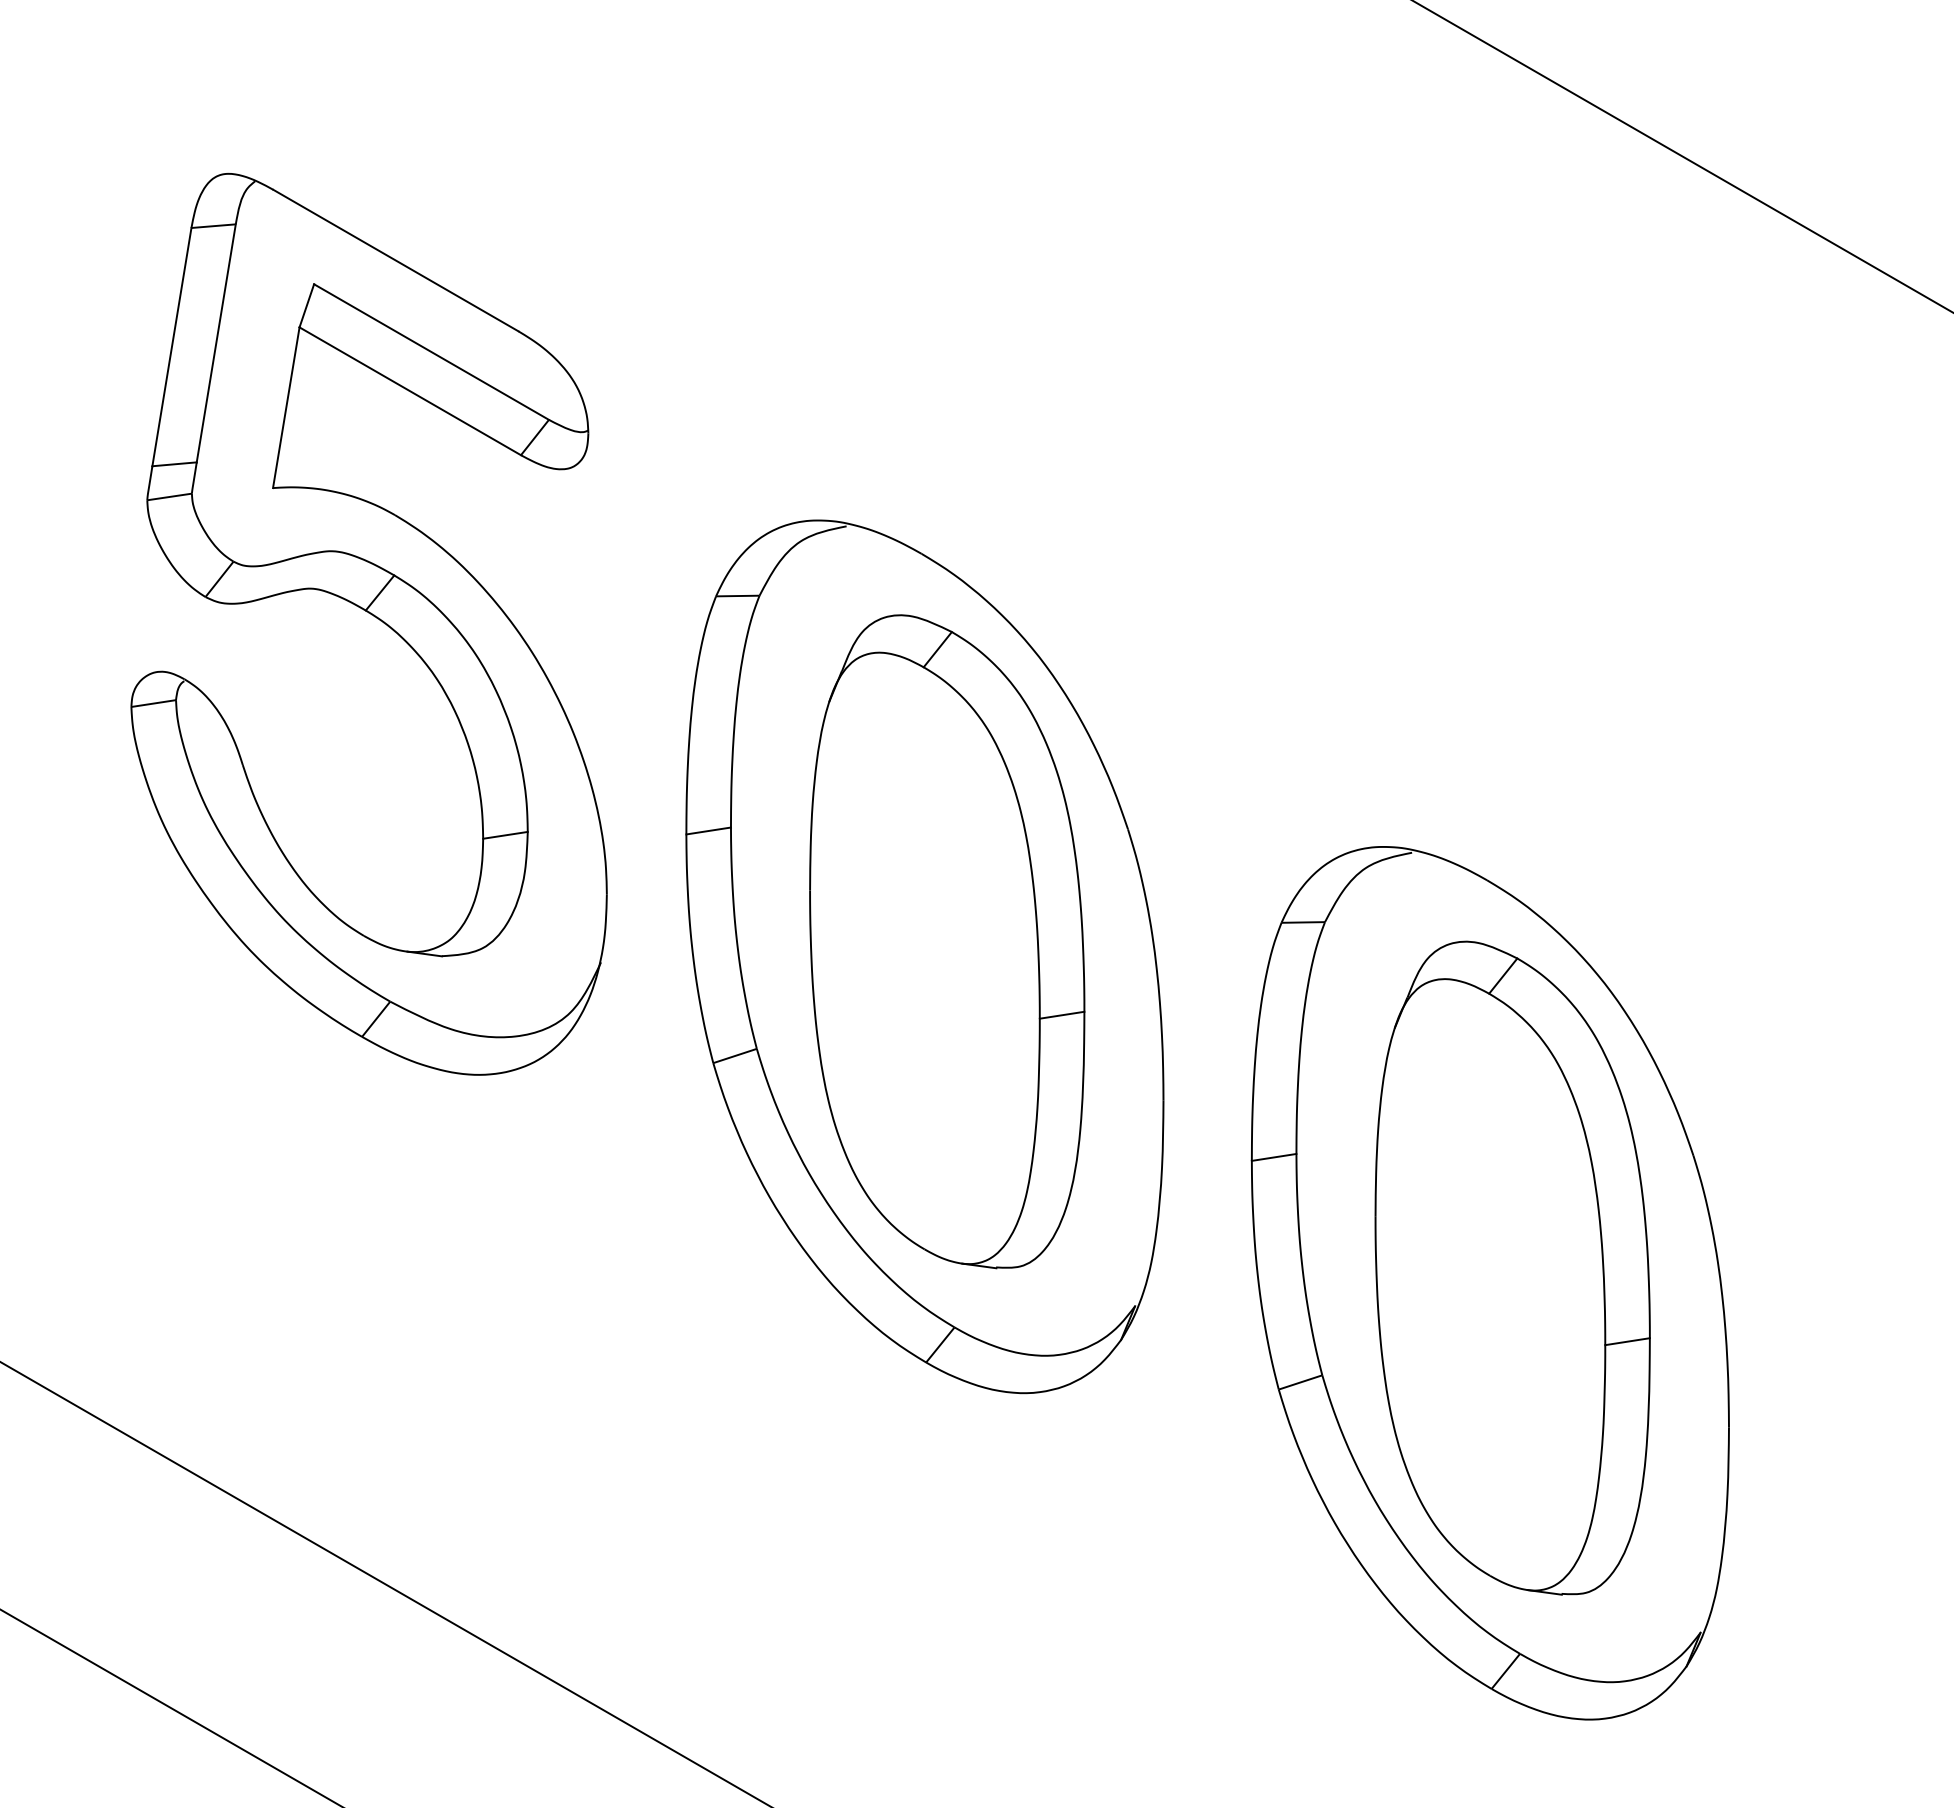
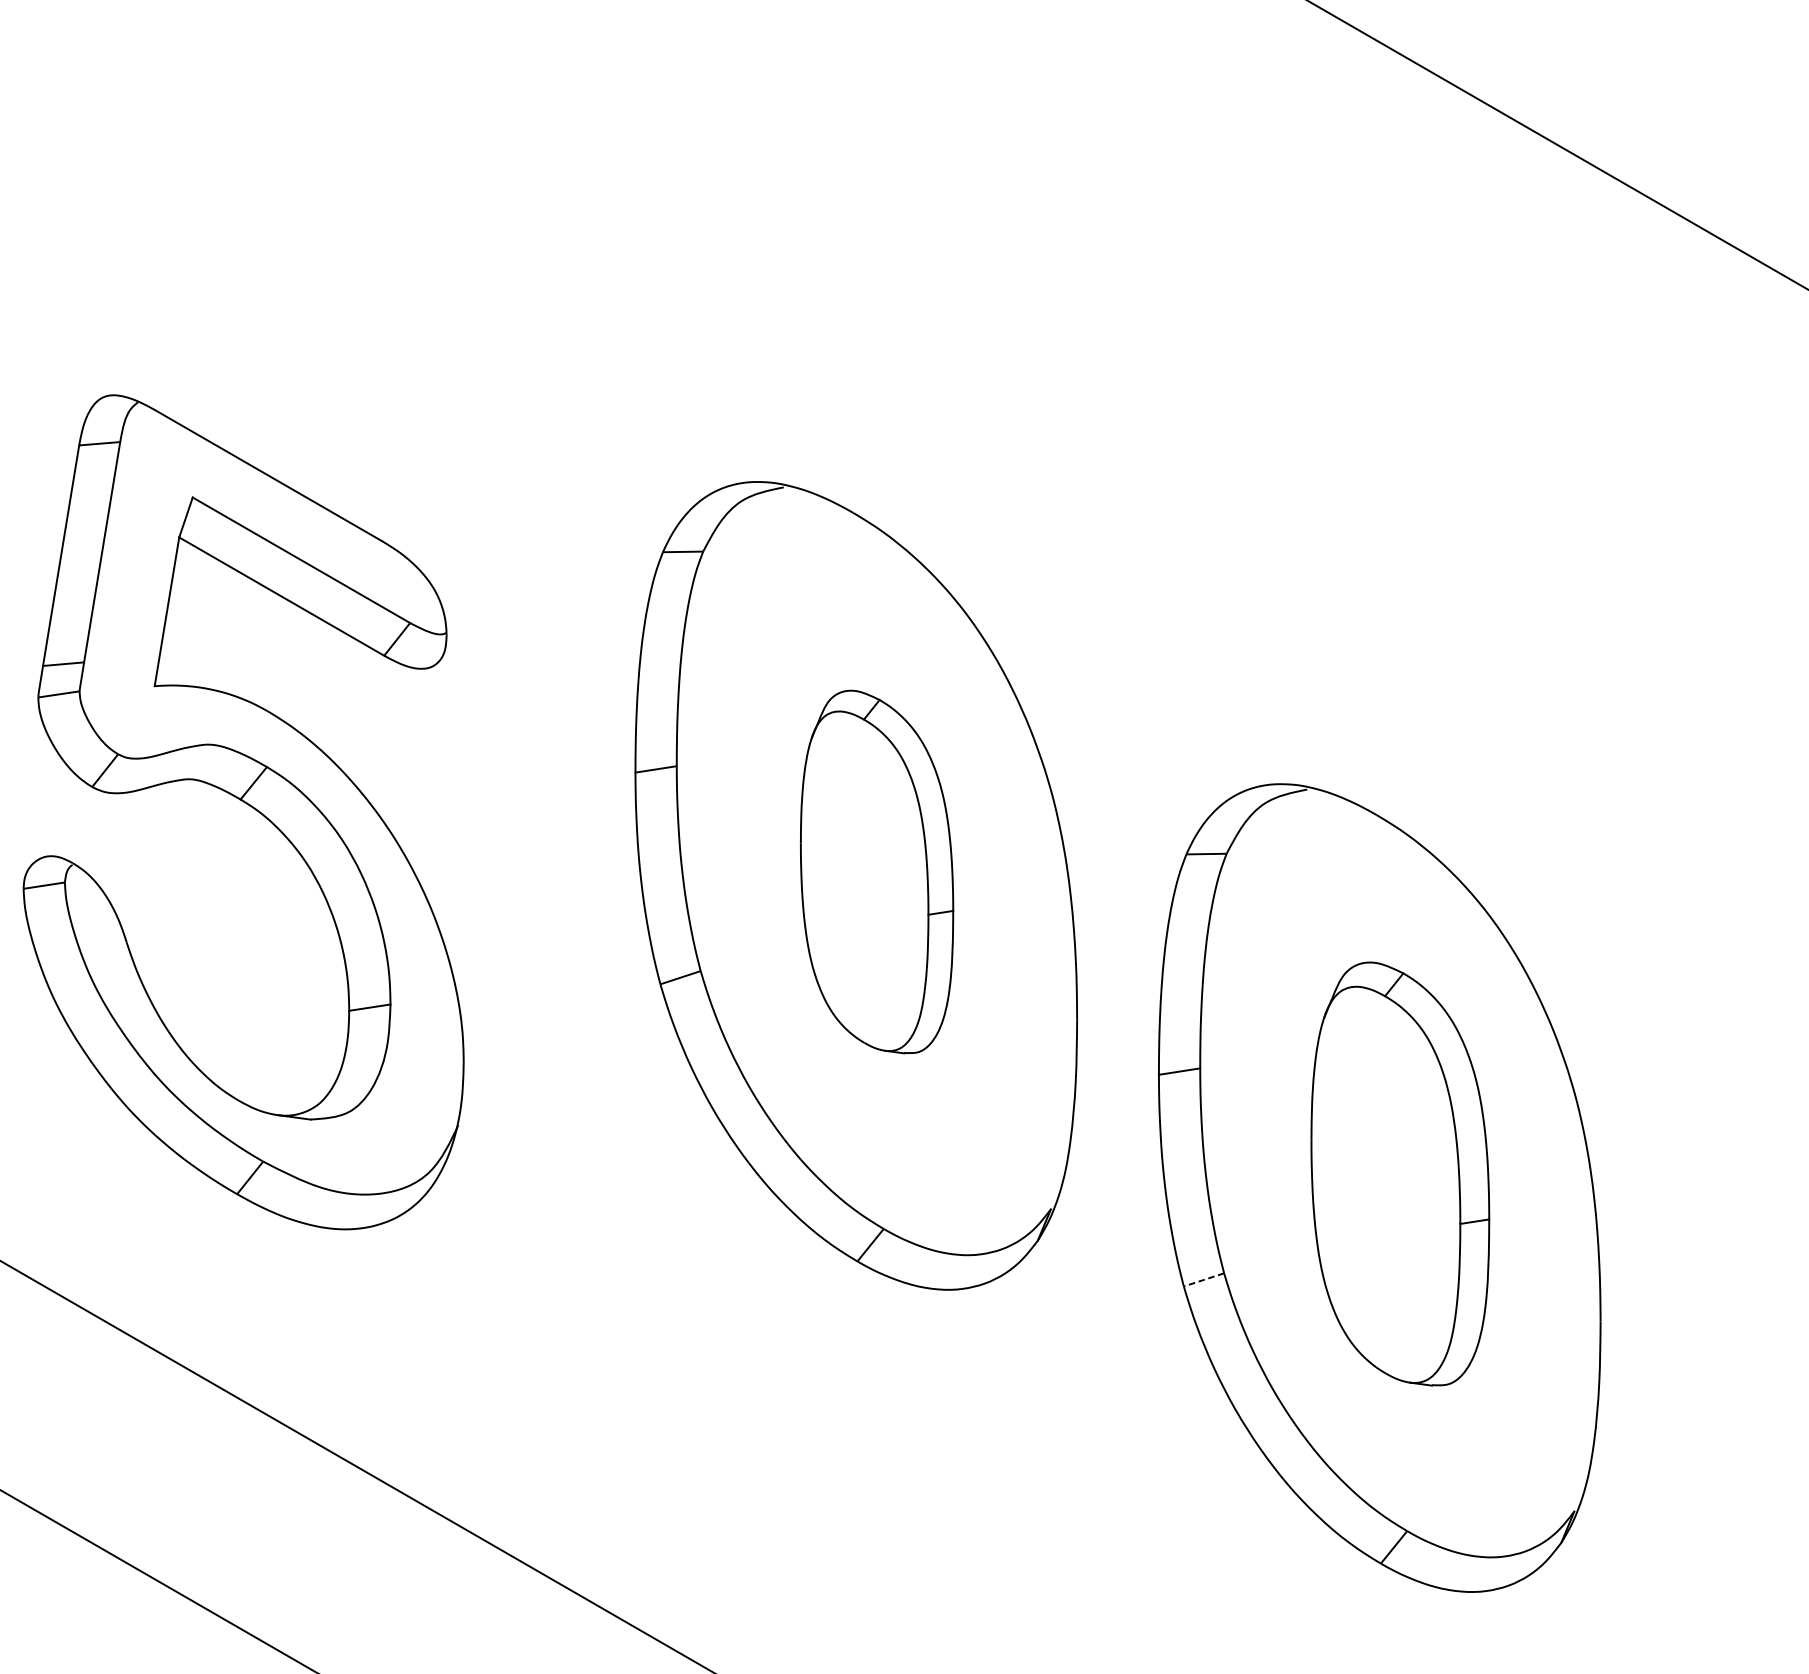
part: (374, 617) -> (248, 805), moved
part: (947, 941) -> (877, 871), size x0.6
part: (1512, 1267) -> (1400, 1173), size x0.7
line: (1300, 1382) -> (1203, 1279), solid -> dashed

